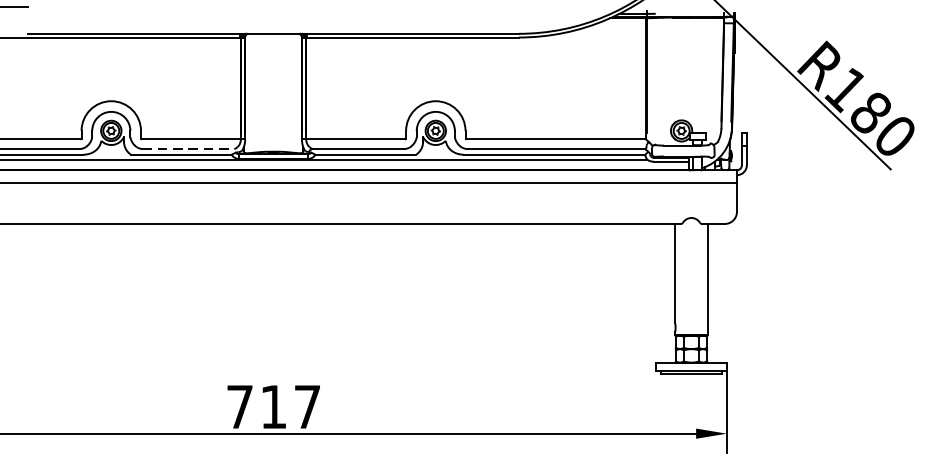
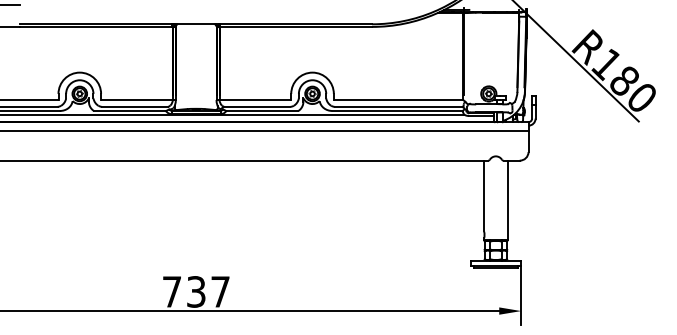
line: (188, 148) -> (135, 106), dashed -> solid
text: (274, 406) -> (196, 291), 717 -> 737

